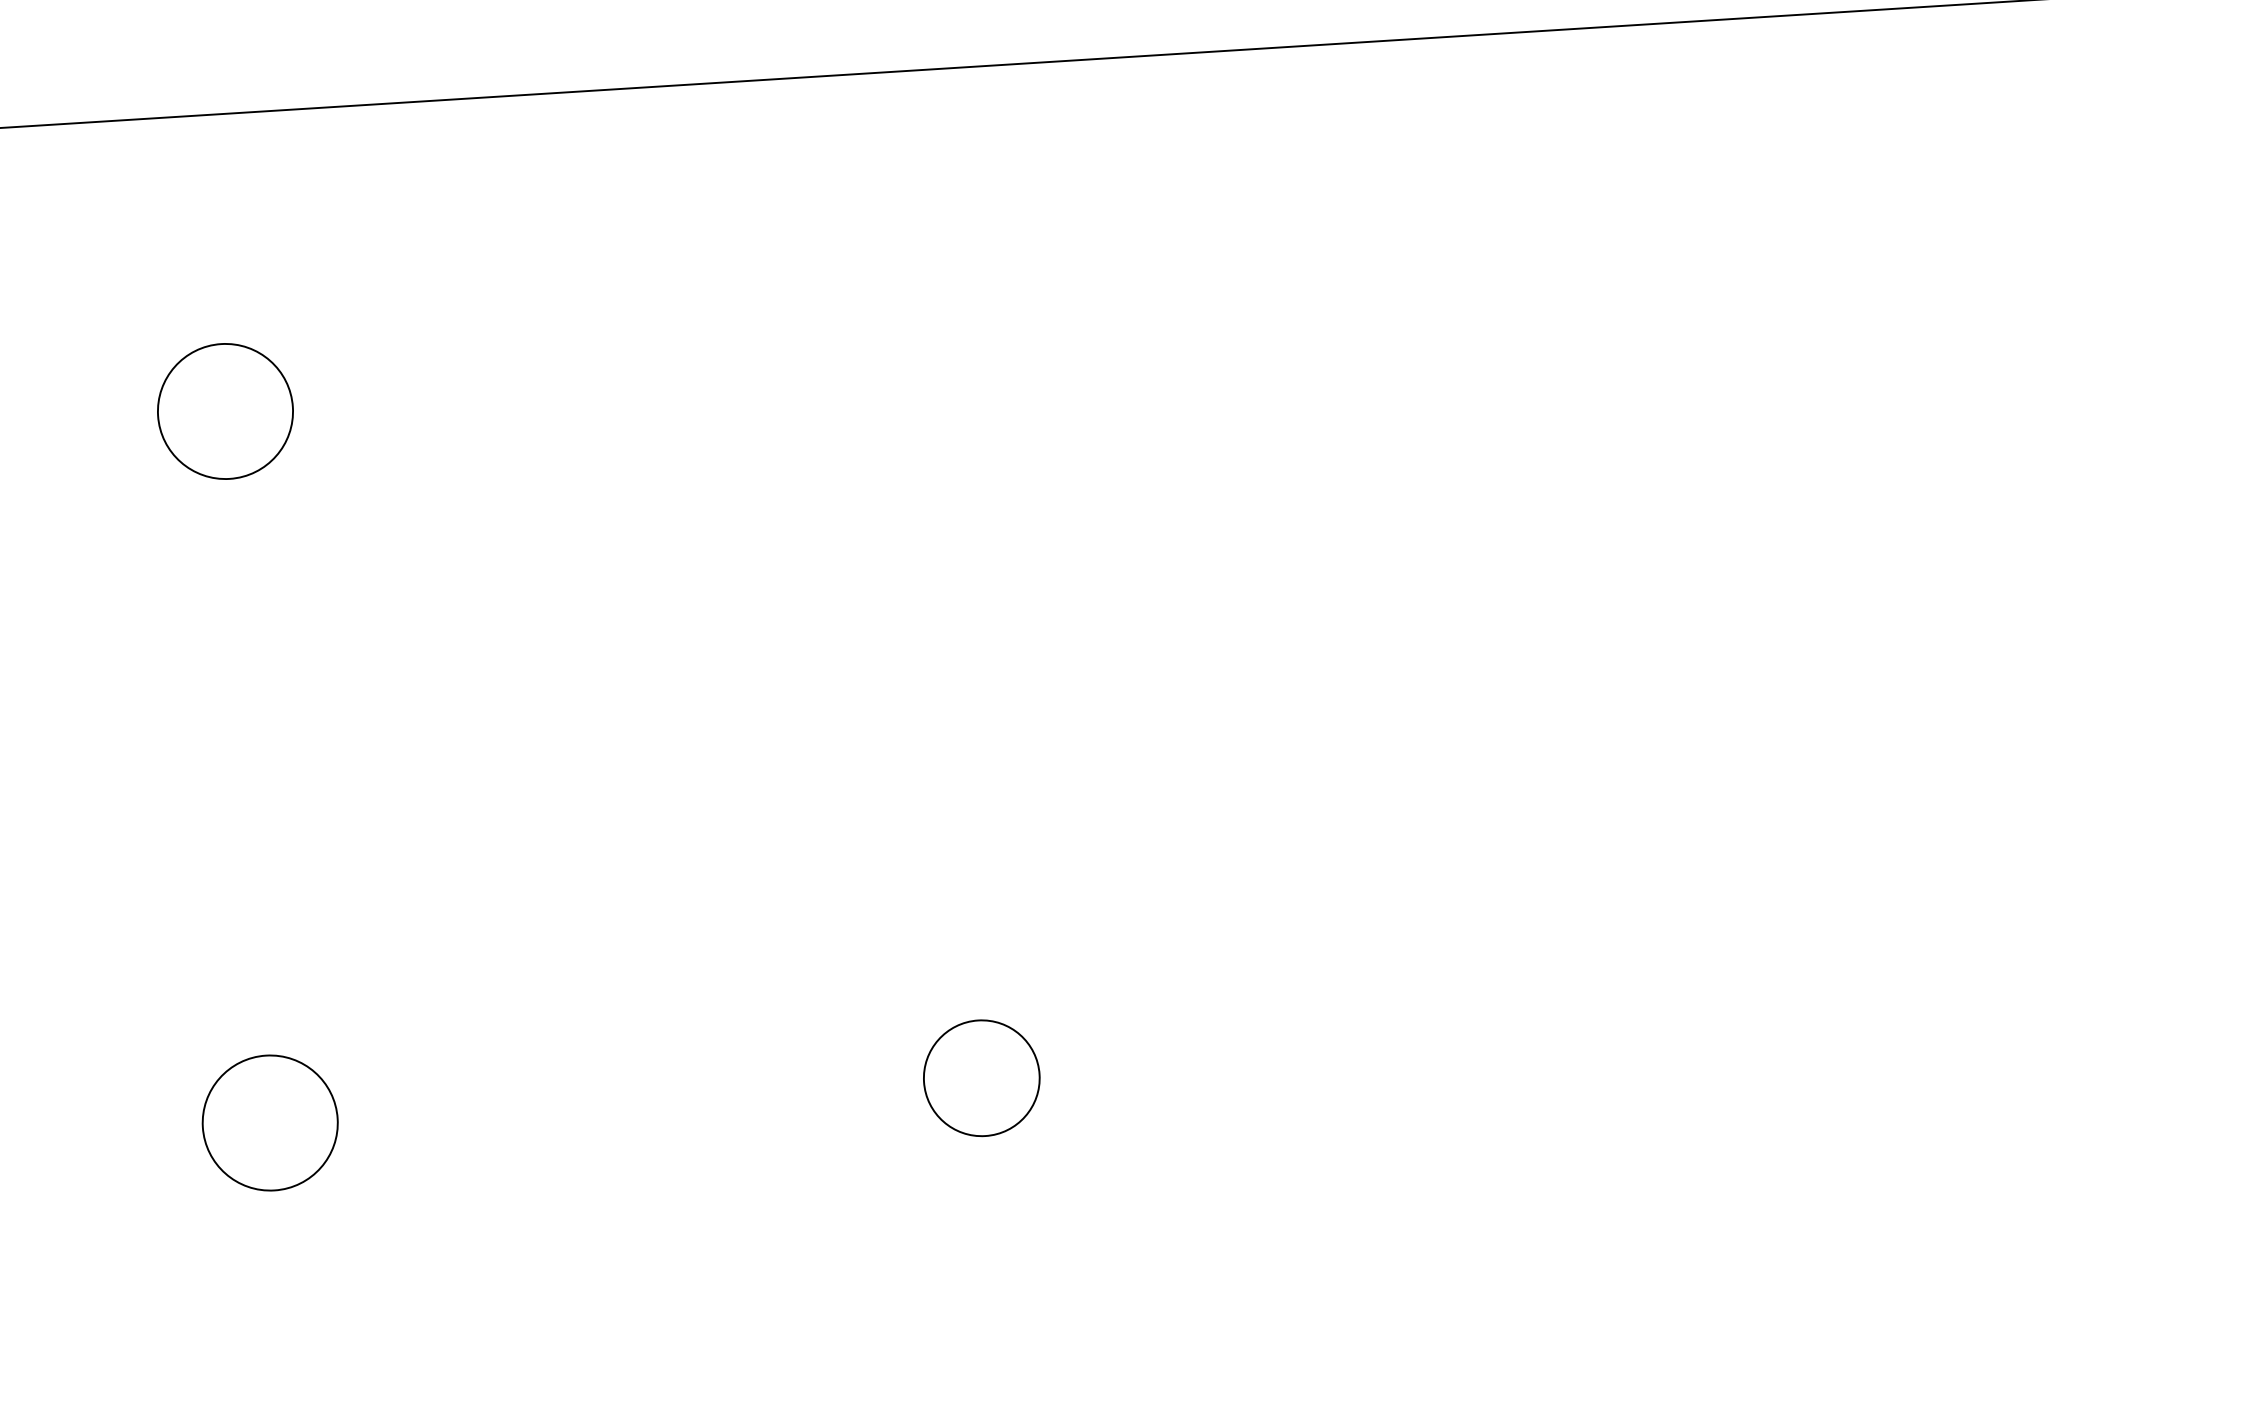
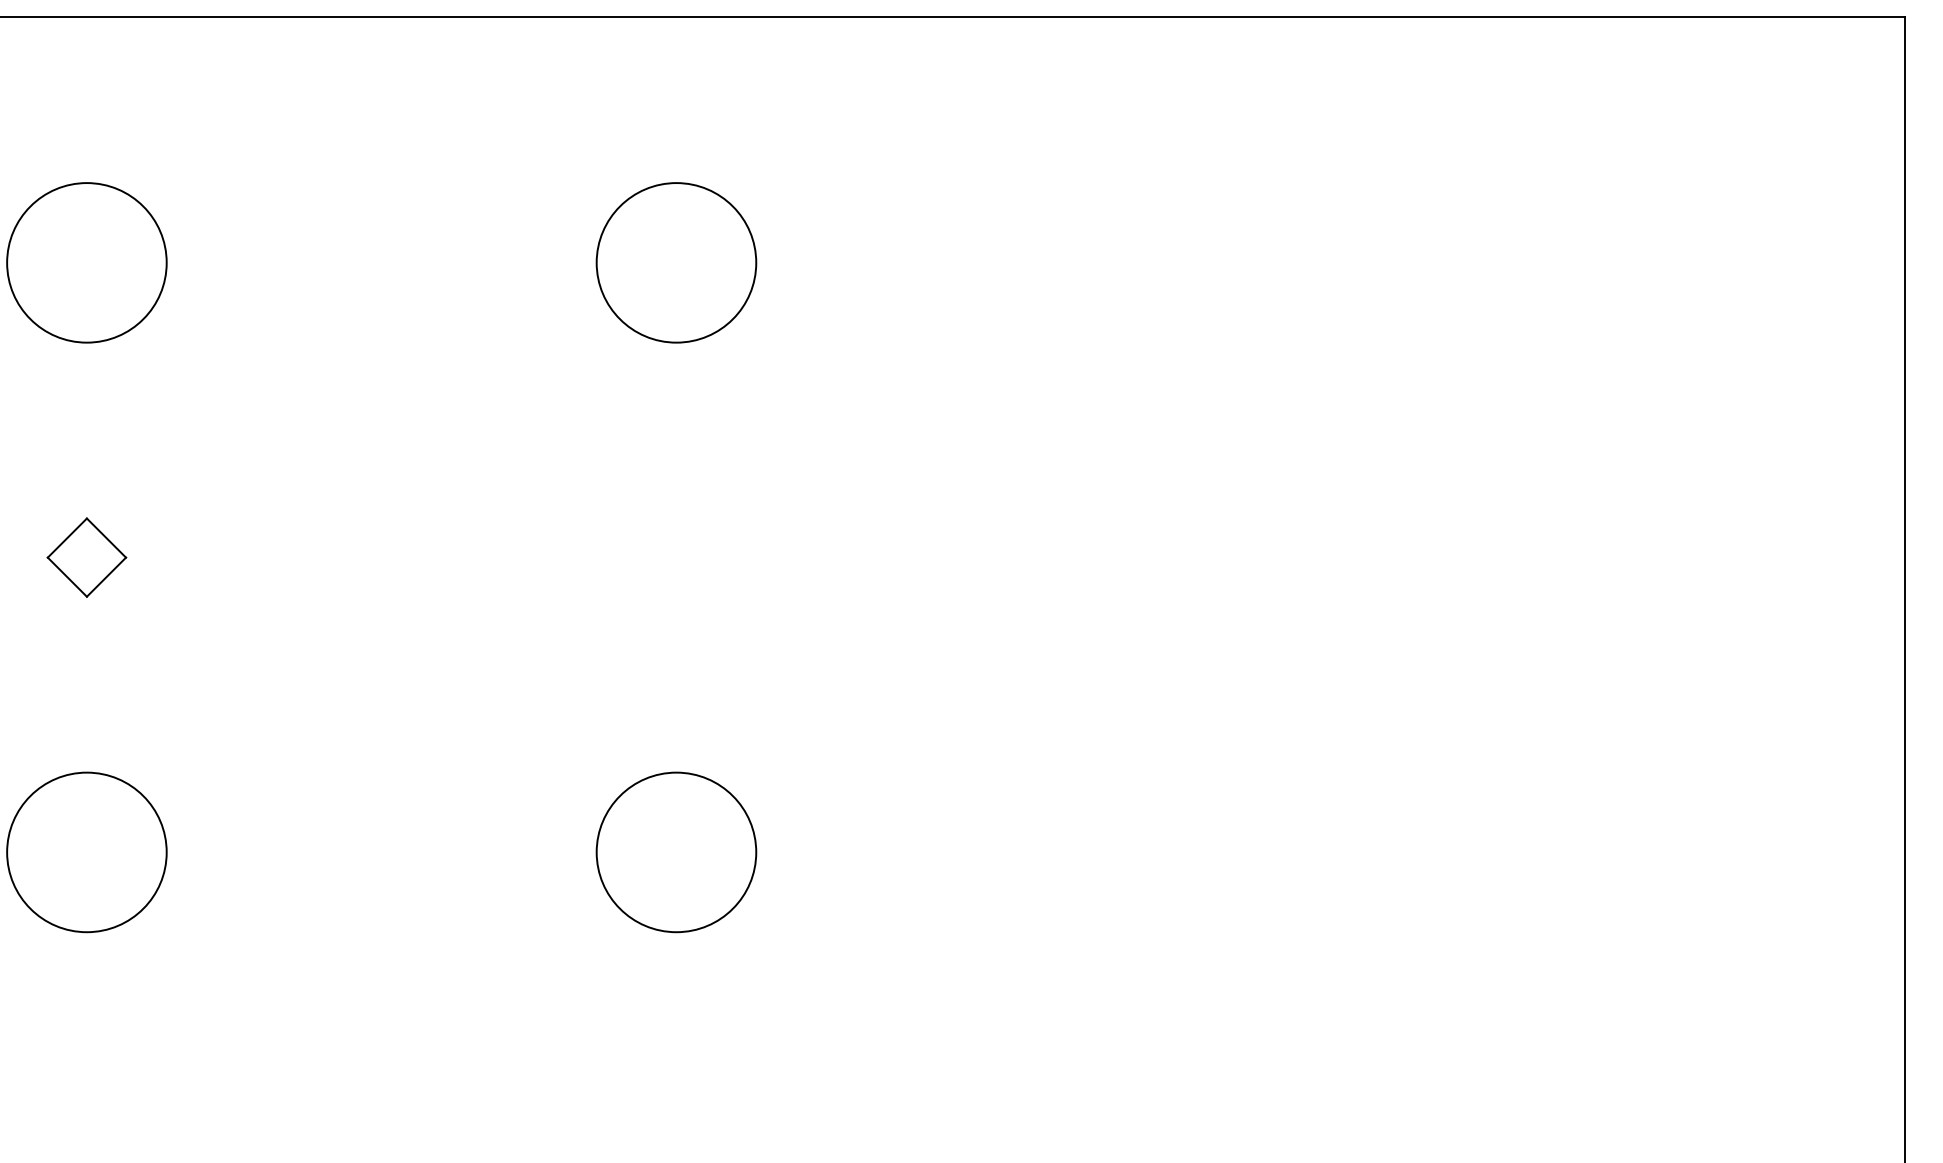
circle: (937, 366) -> (676, 262), added
circle: (224, 411) -> (86, 262), size x1.43
part: (247, 767) -> (86, 557), added
circle: (981, 1078) -> (676, 852), size x1.67
circle: (269, 1123) -> (86, 852), size x1.43

